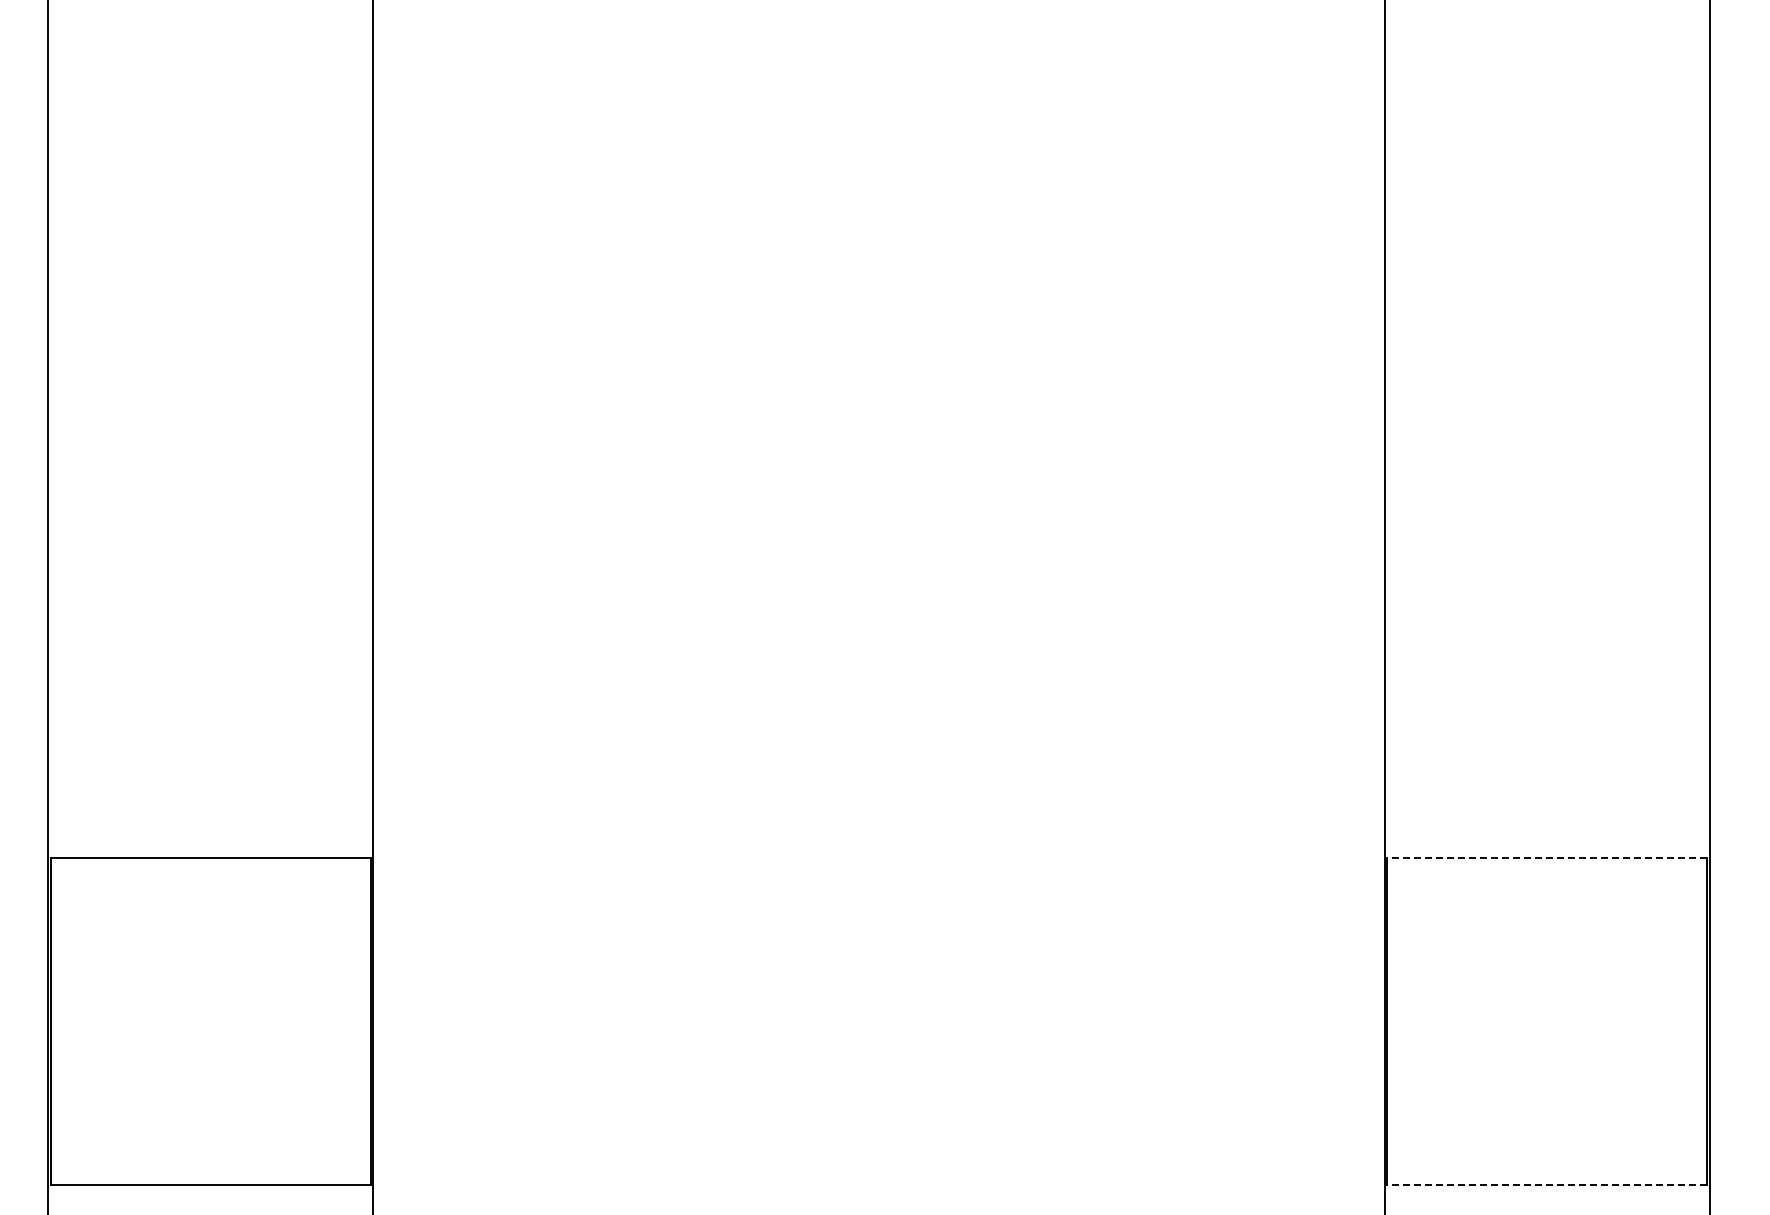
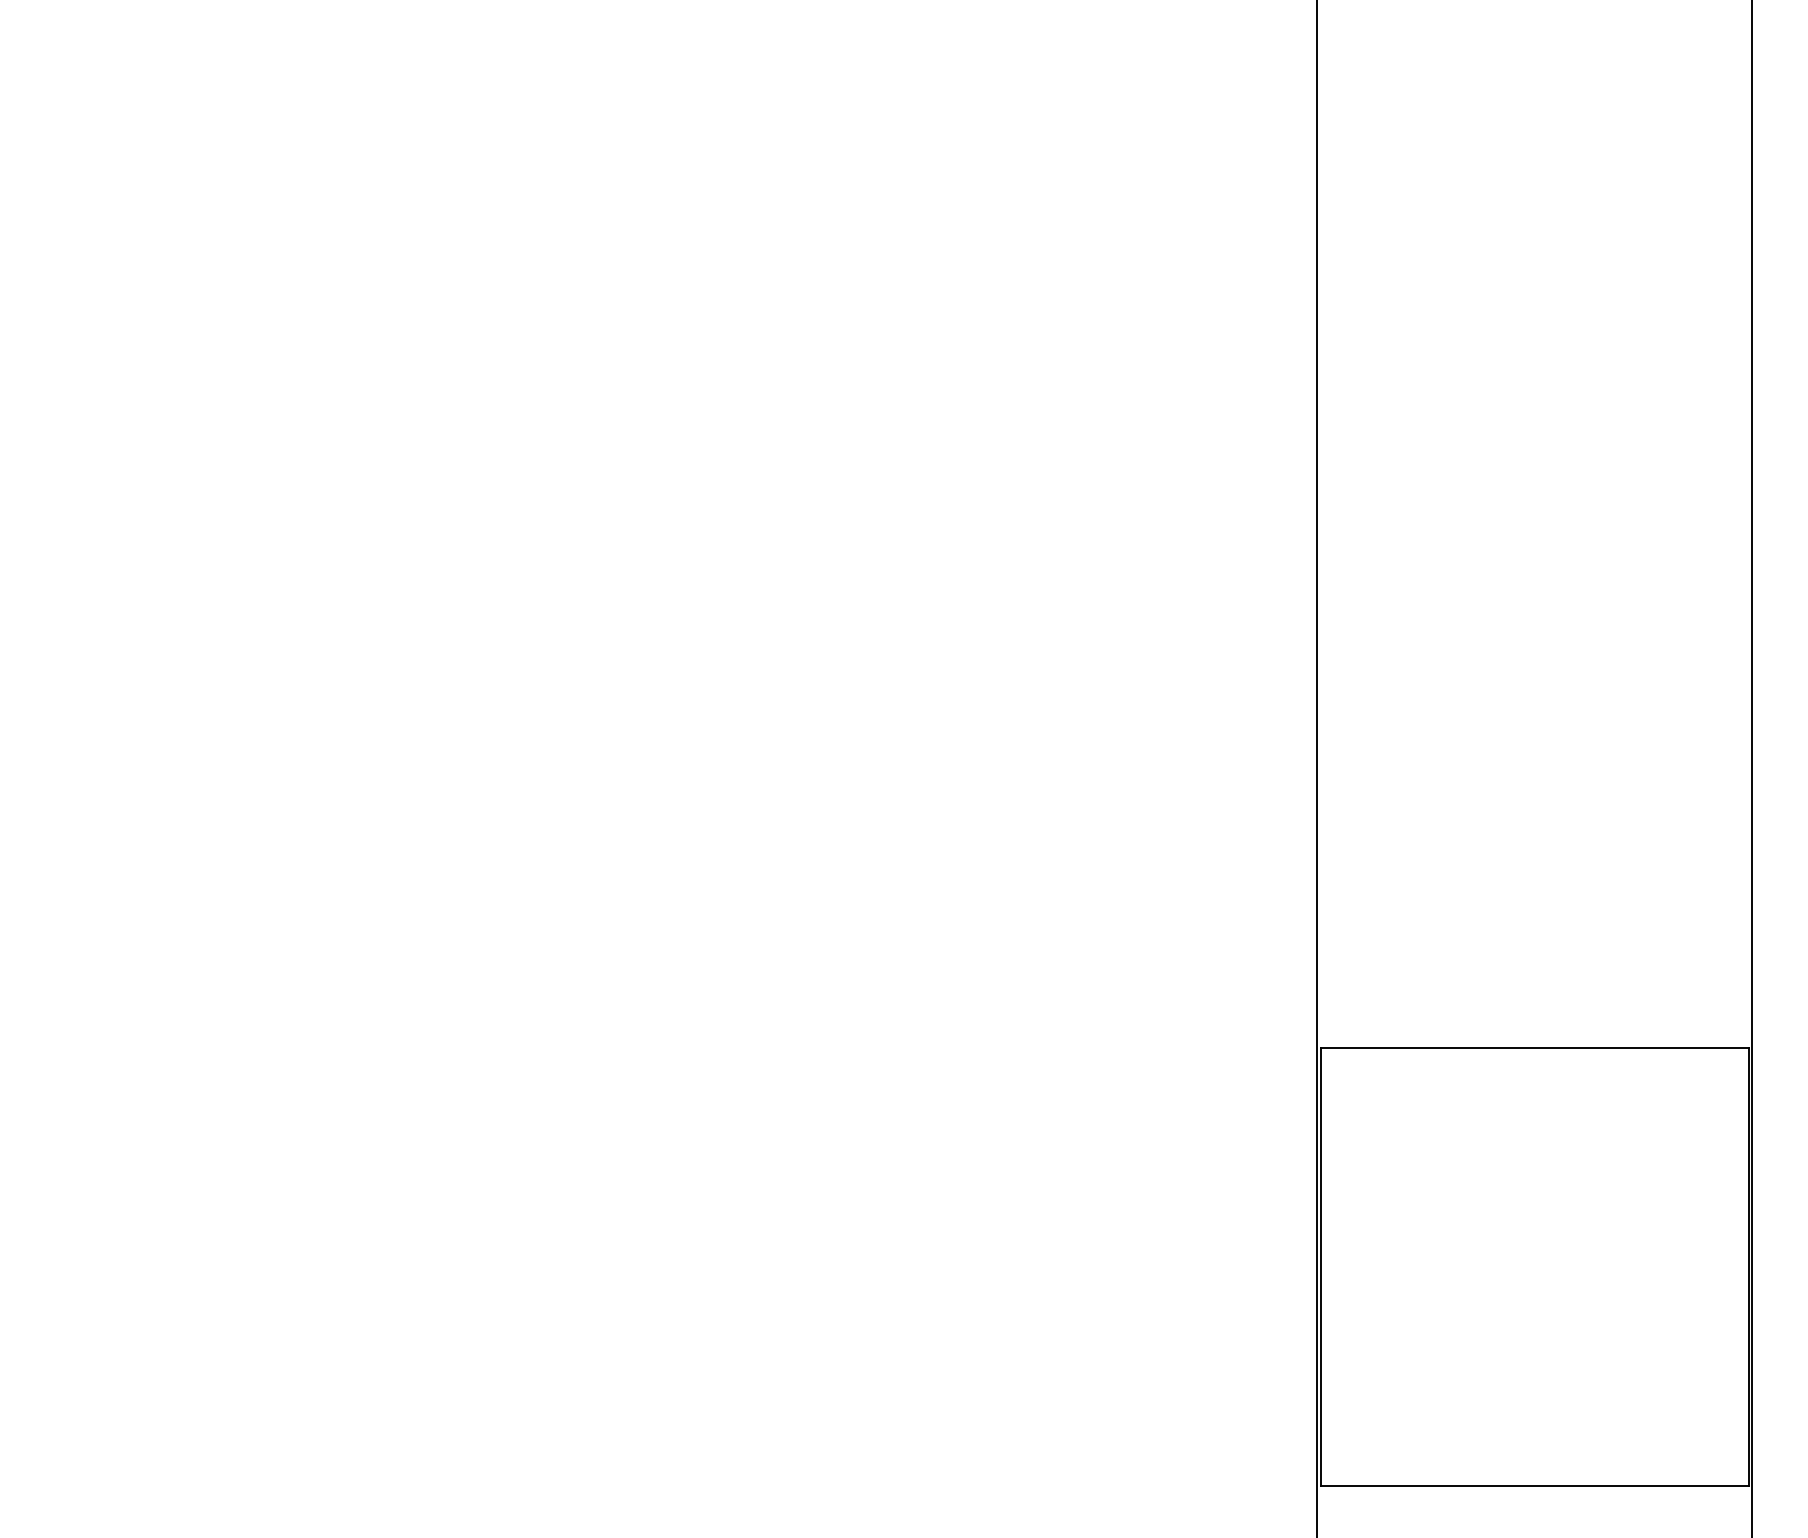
line: (1547, 858) -> (1535, 1048), dashed -> solid
line: (1547, 1184) -> (1535, 1485), dashed -> solid

